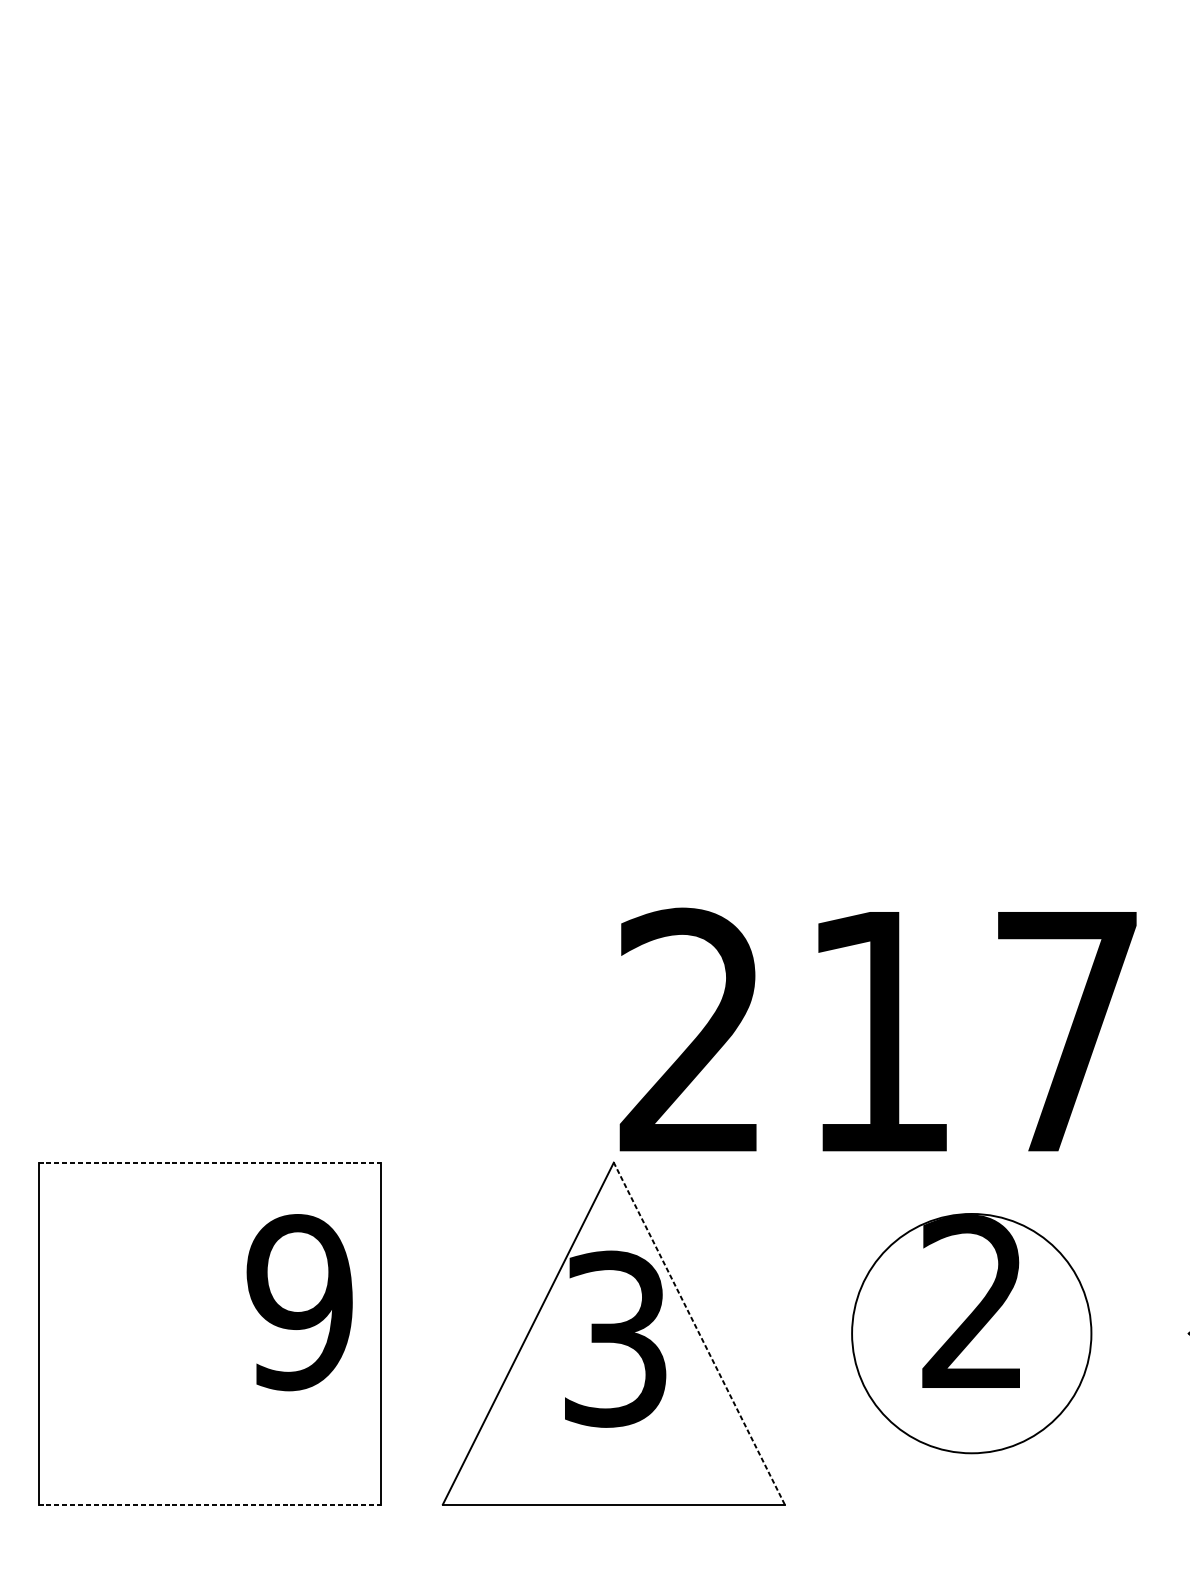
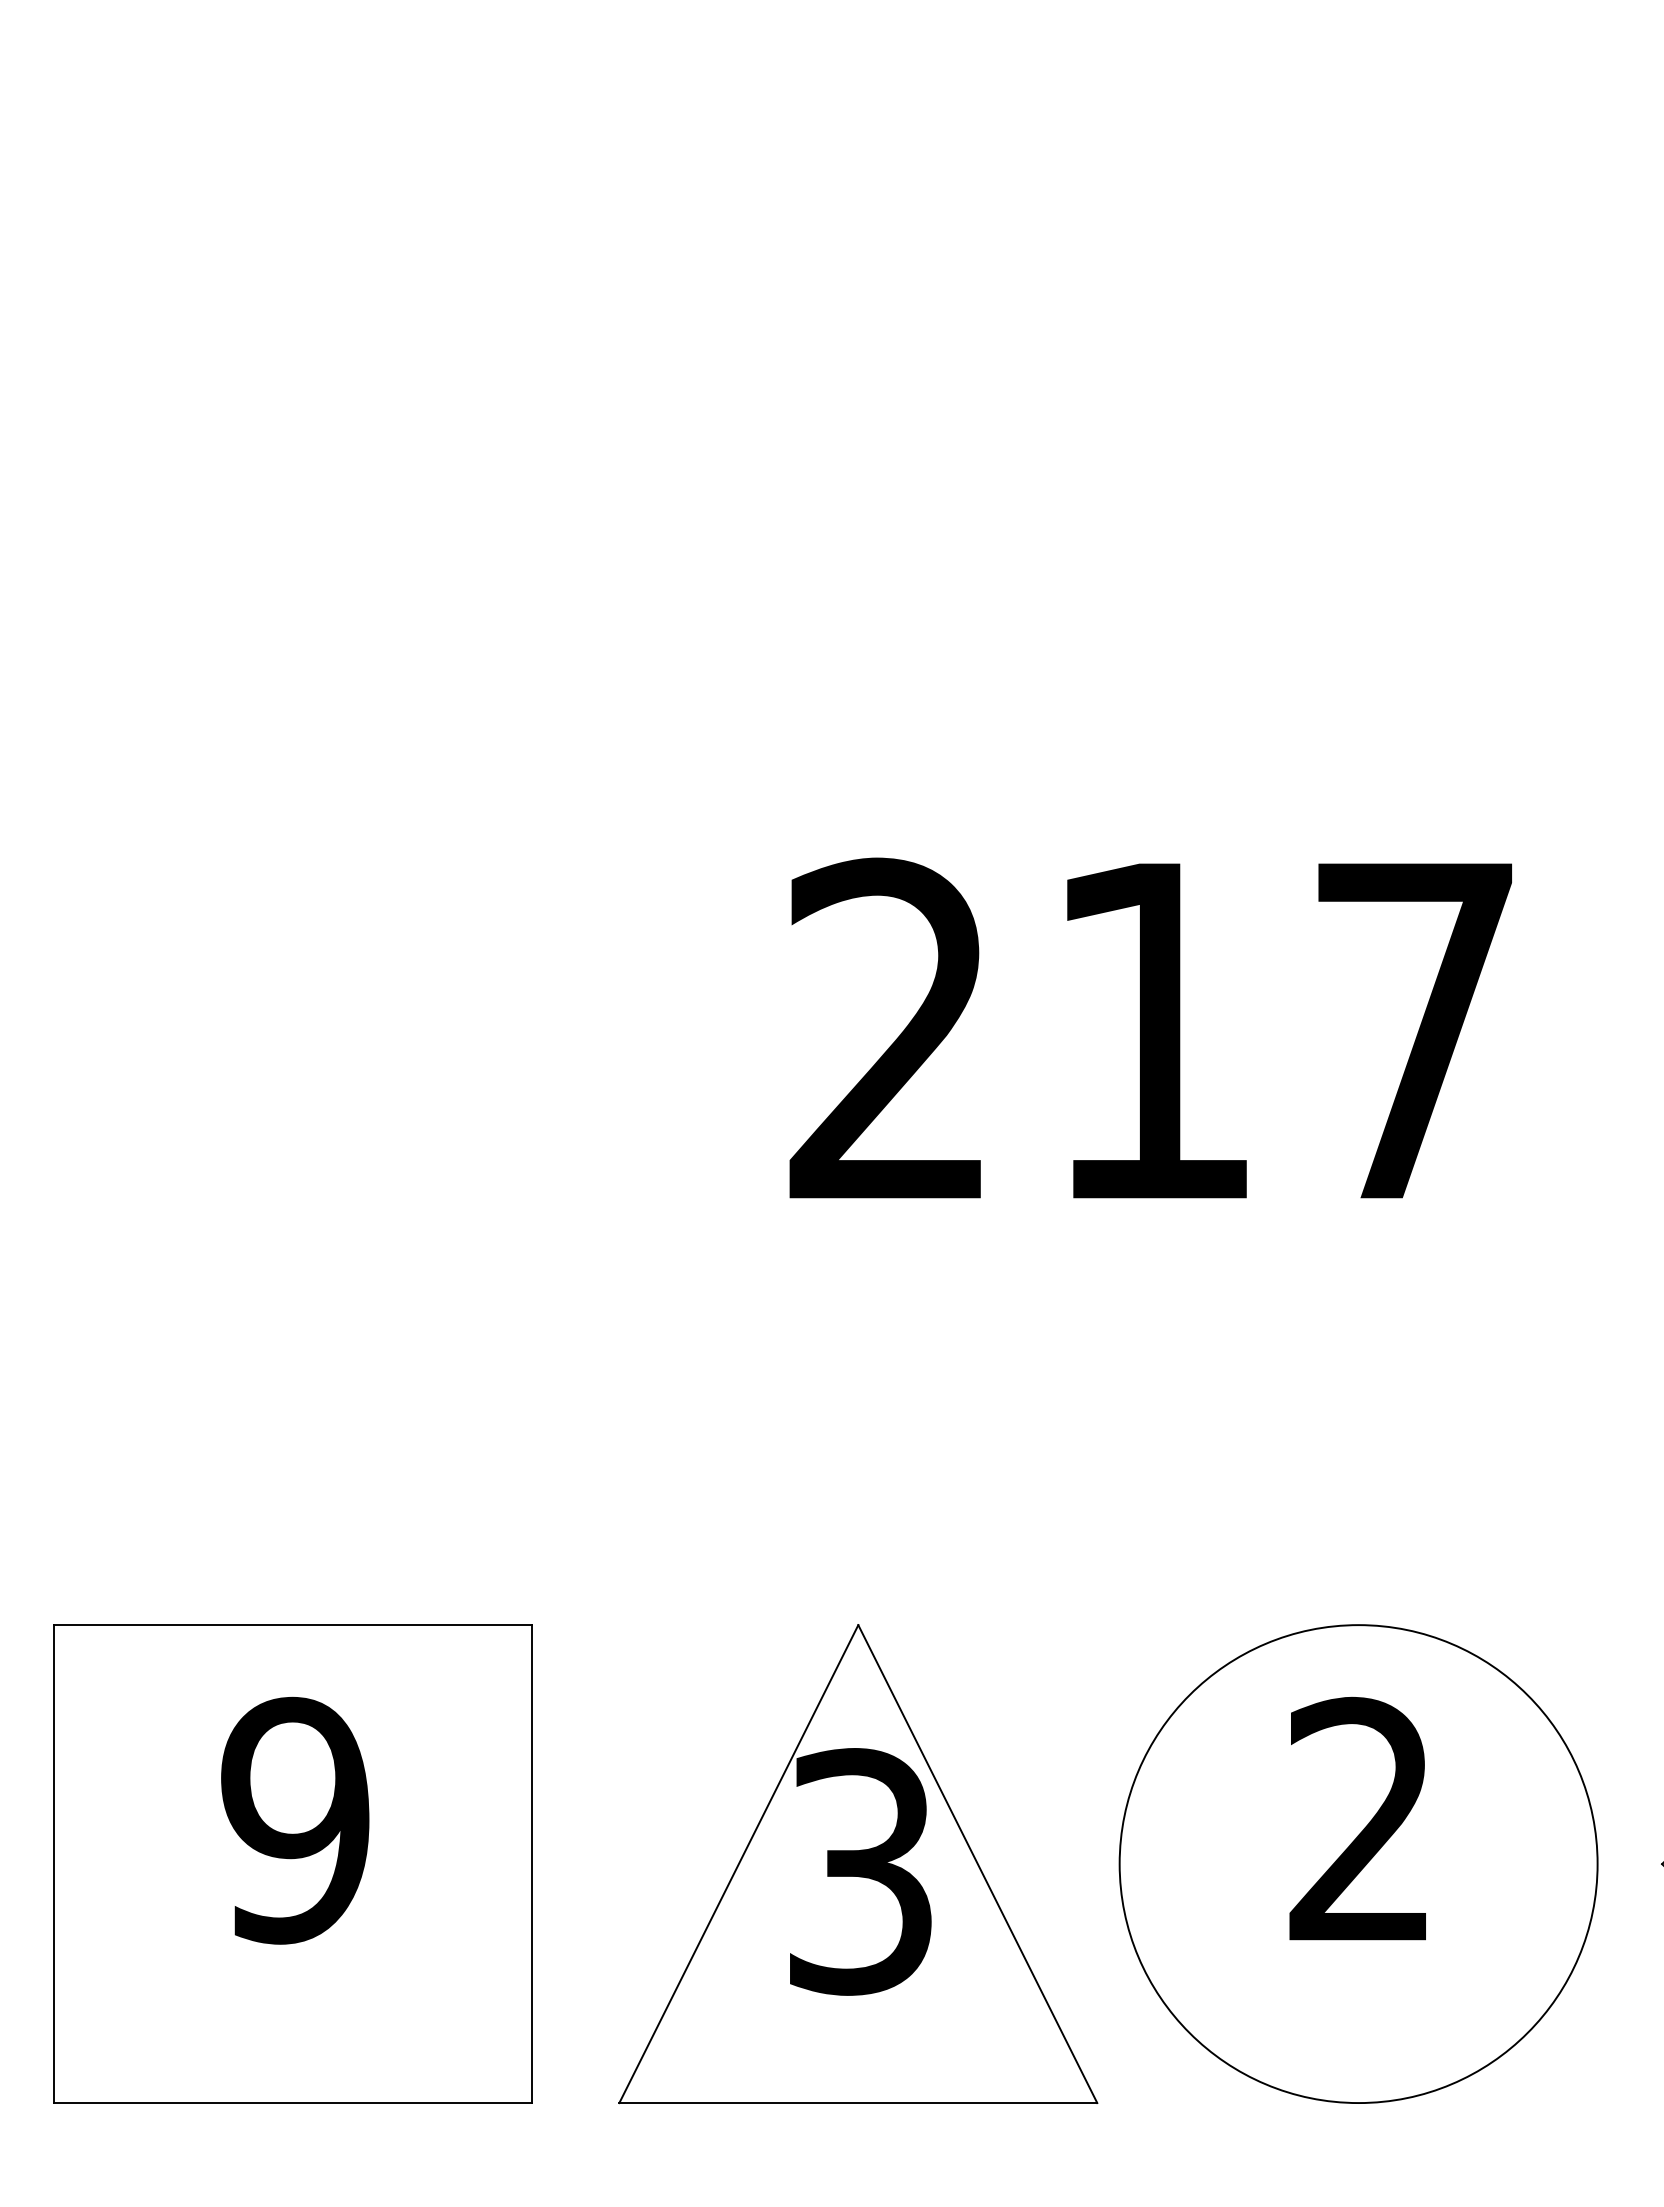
text: (877, 1029) -> (1150, 1027), moved
line: (209, 1162) -> (293, 1625), dashed -> solid
text: (299, 1302) -> (295, 1820), moved
line: (699, 1333) -> (977, 1863), dashed -> solid
circle: (971, 1333) -> (1358, 1864), size x1.43
line: (209, 1504) -> (293, 2103), dashed -> solid

